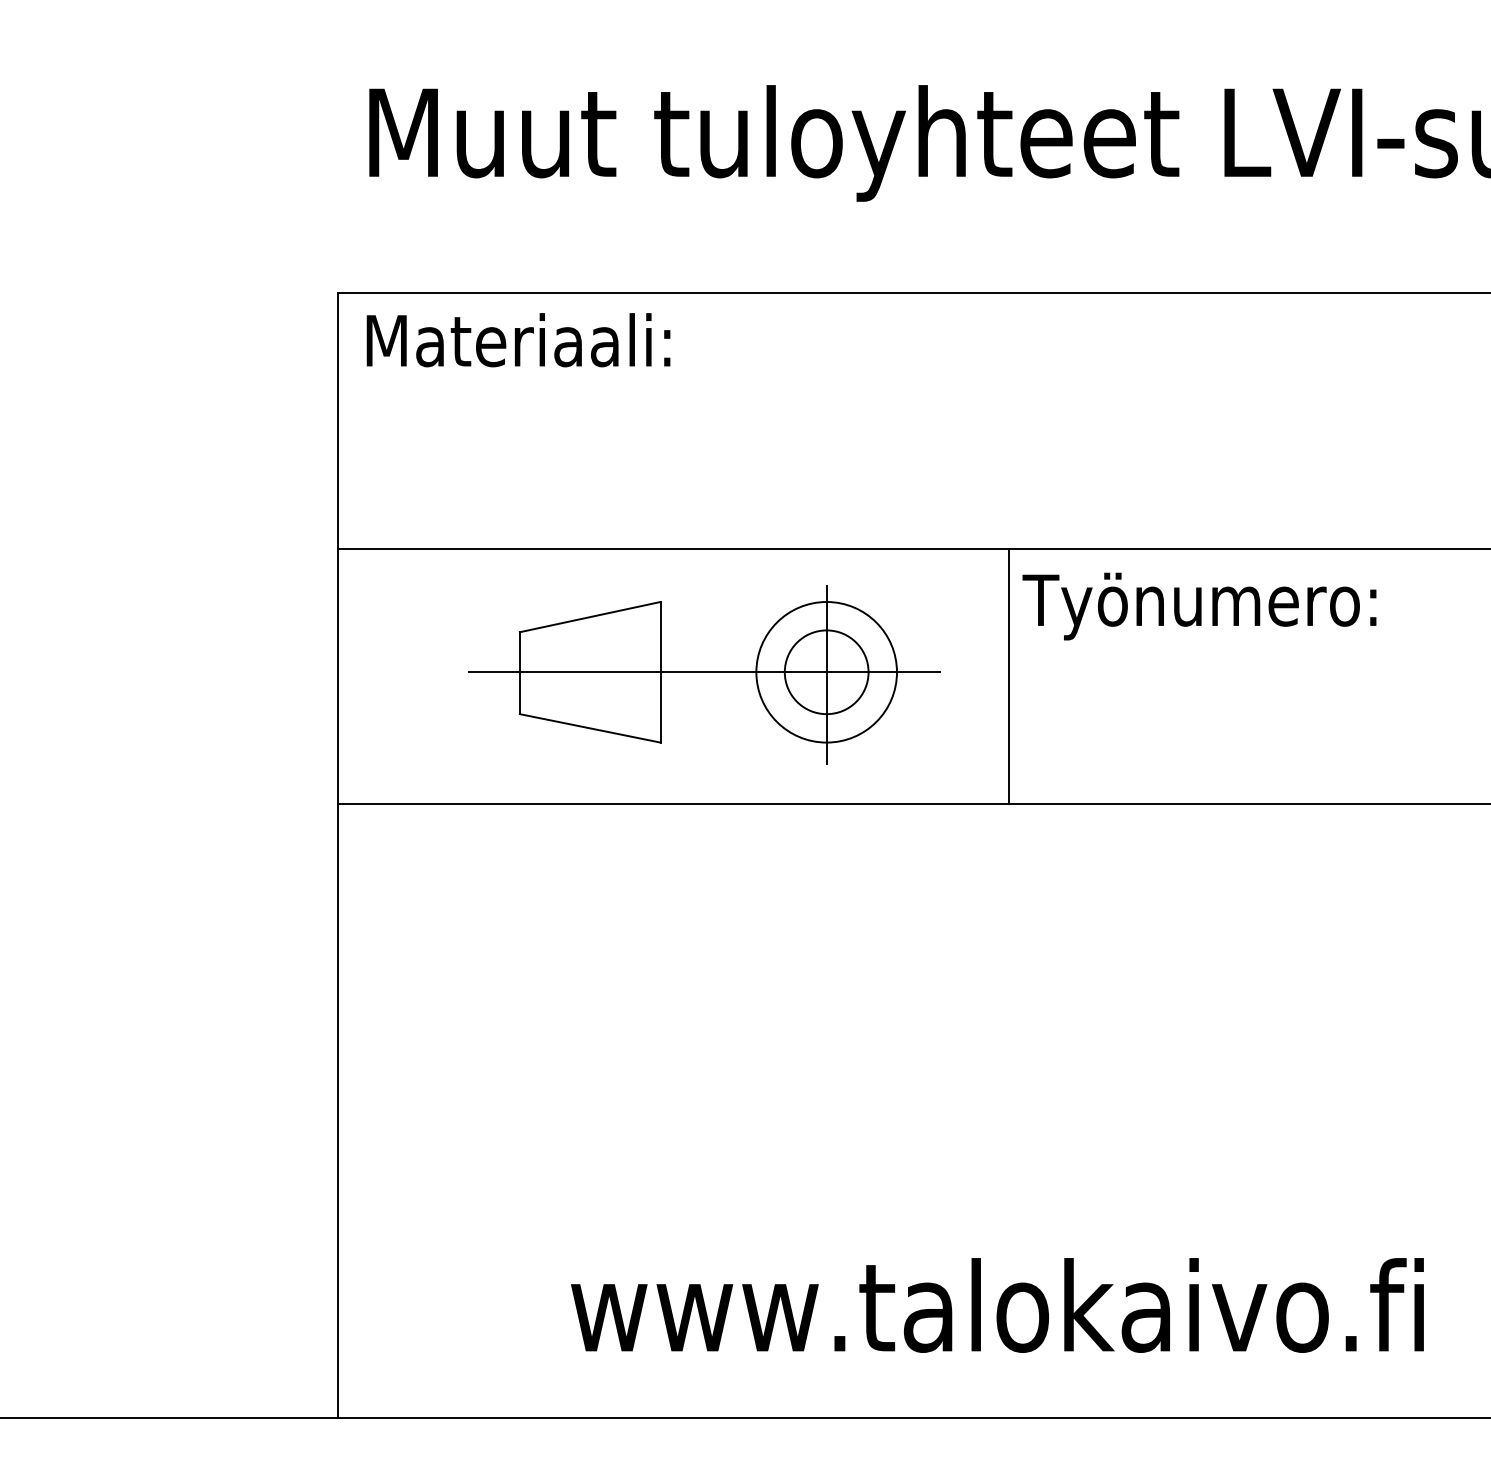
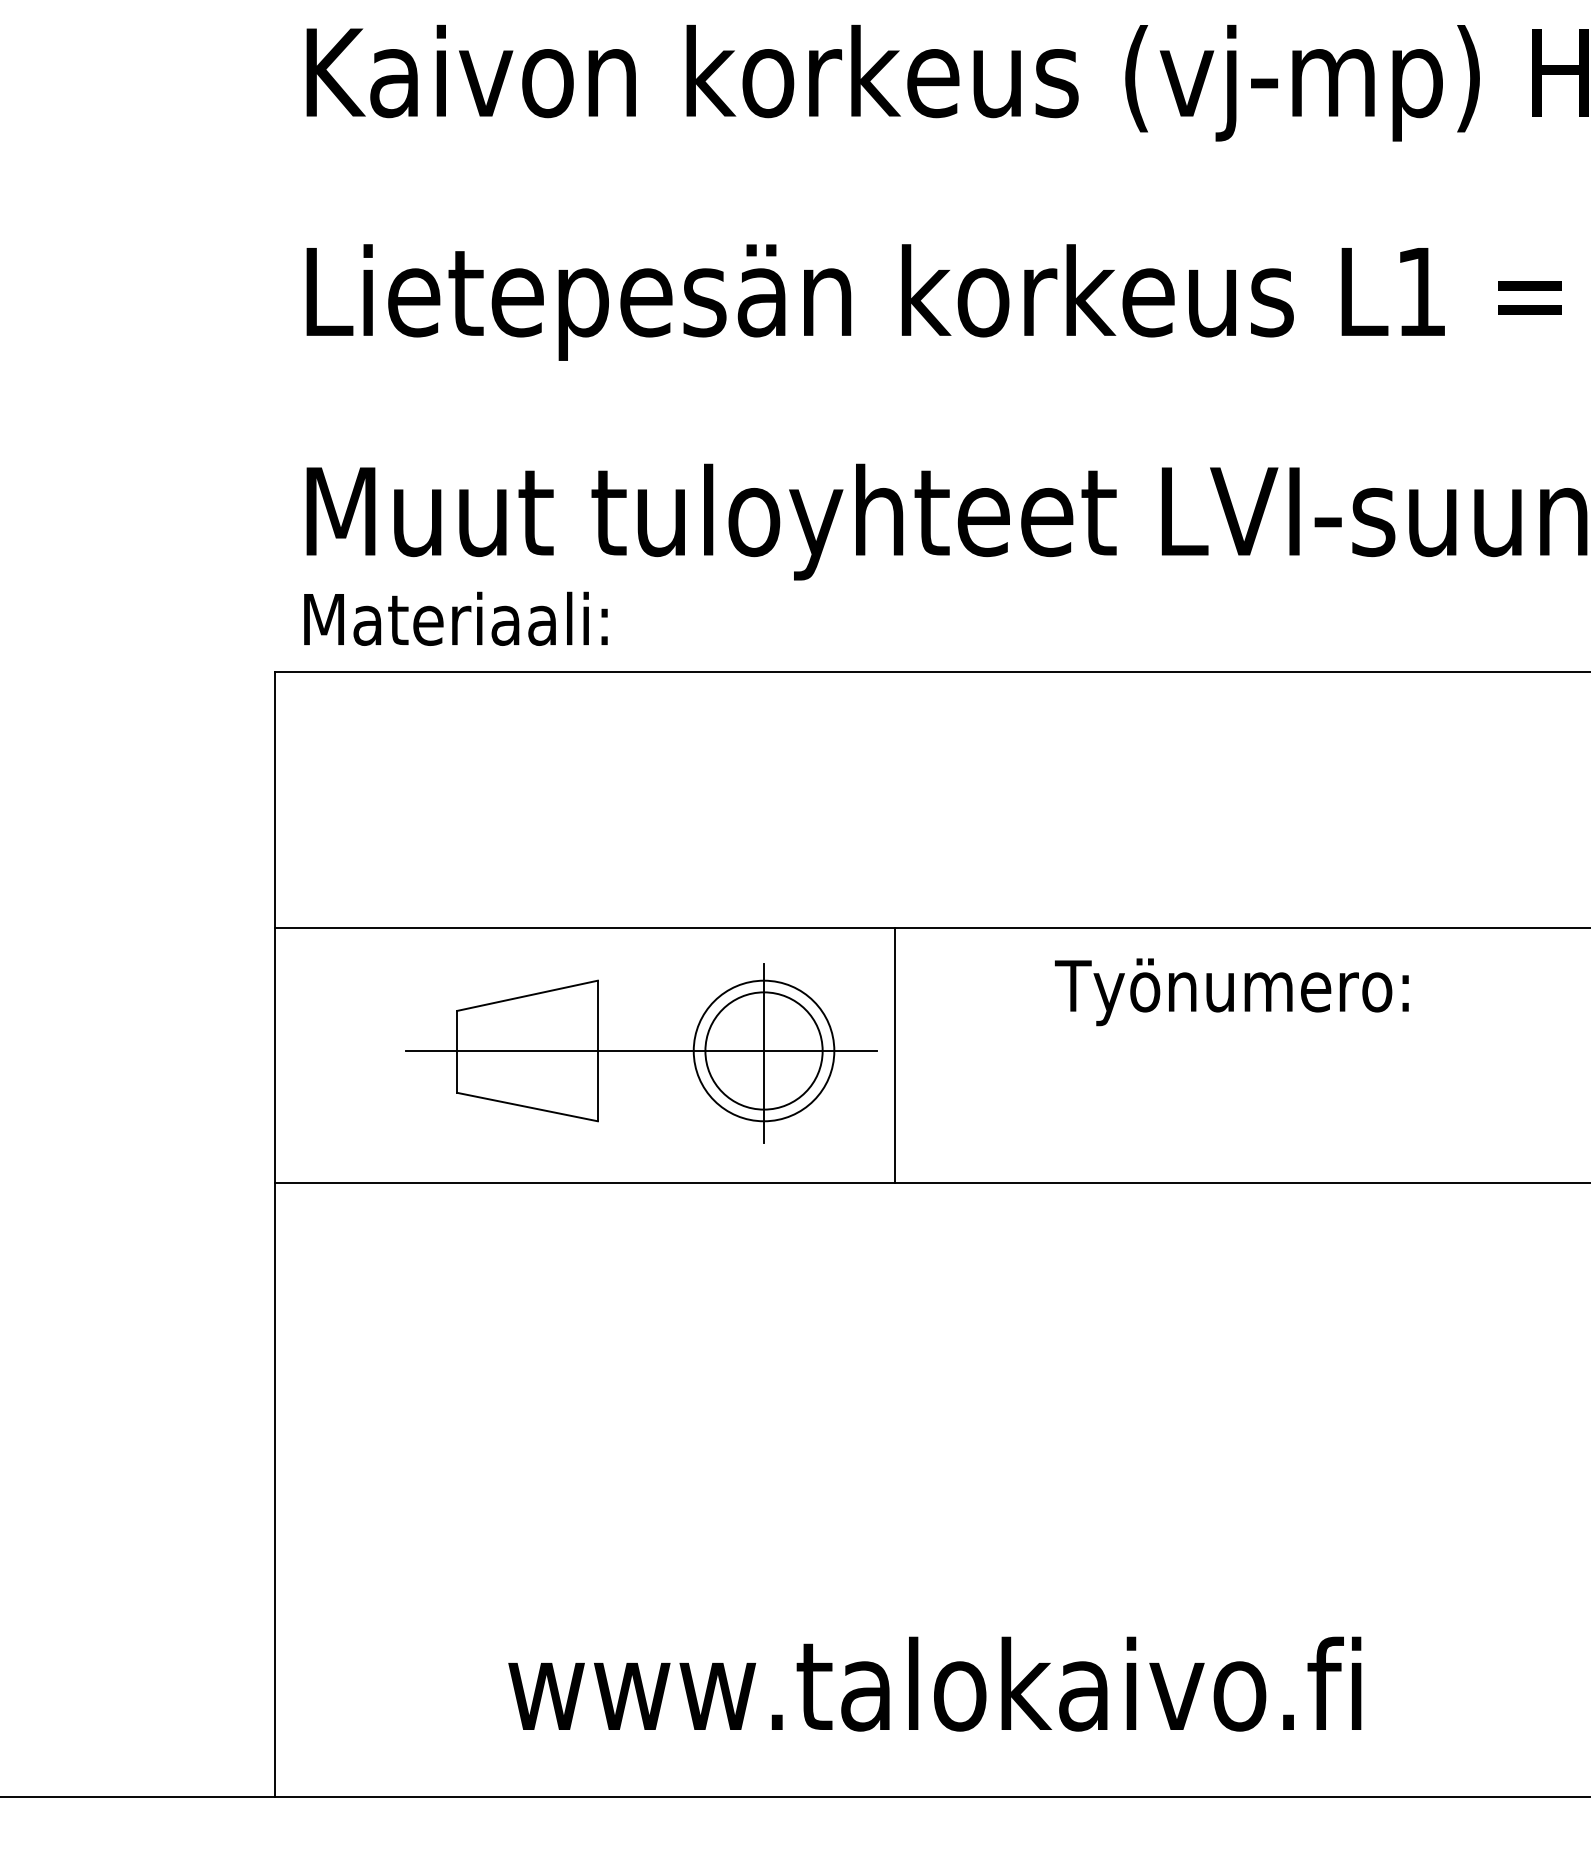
text: (518, 339) -> (455, 618), moved
text: (1199, 606) -> (1231, 992), moved
circle: (826, 671) -> (763, 1050), size x1.4
line: (1008, 676) -> (894, 1055), moved

